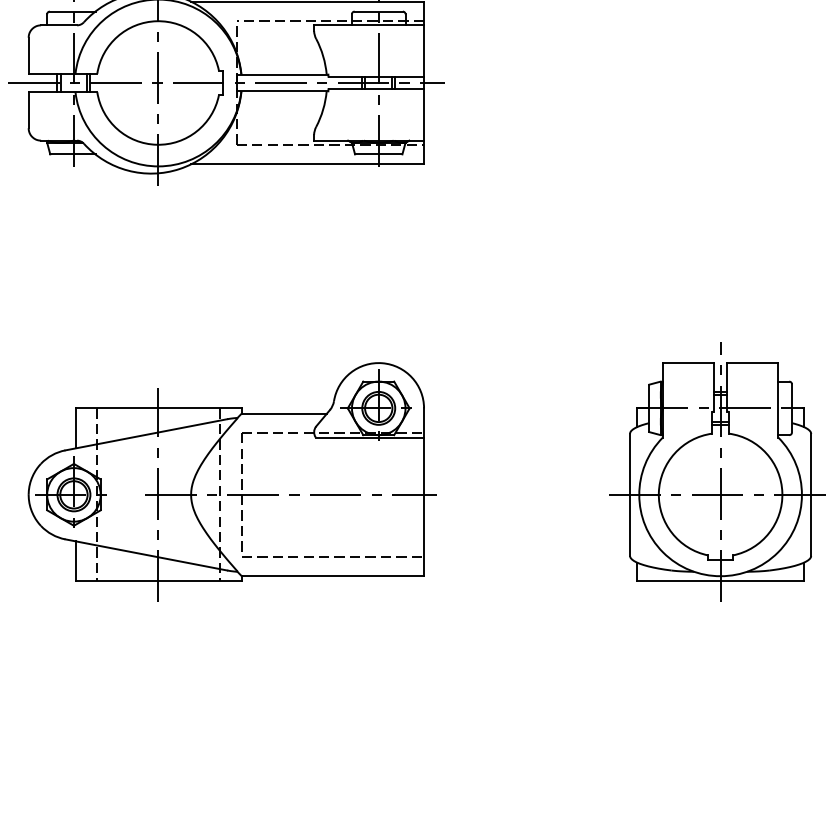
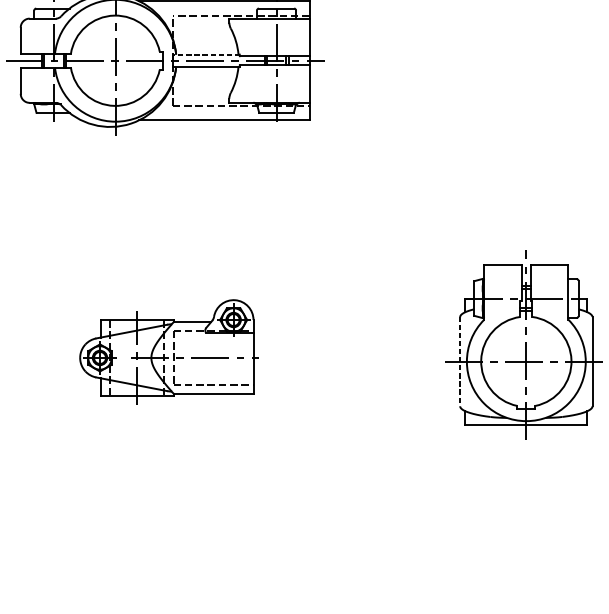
line: (282, 74) -> (206, 54), solid -> dashed
part: (231, 481) -> (168, 351), size x0.6
line: (630, 494) -> (460, 361), solid -> dashed

